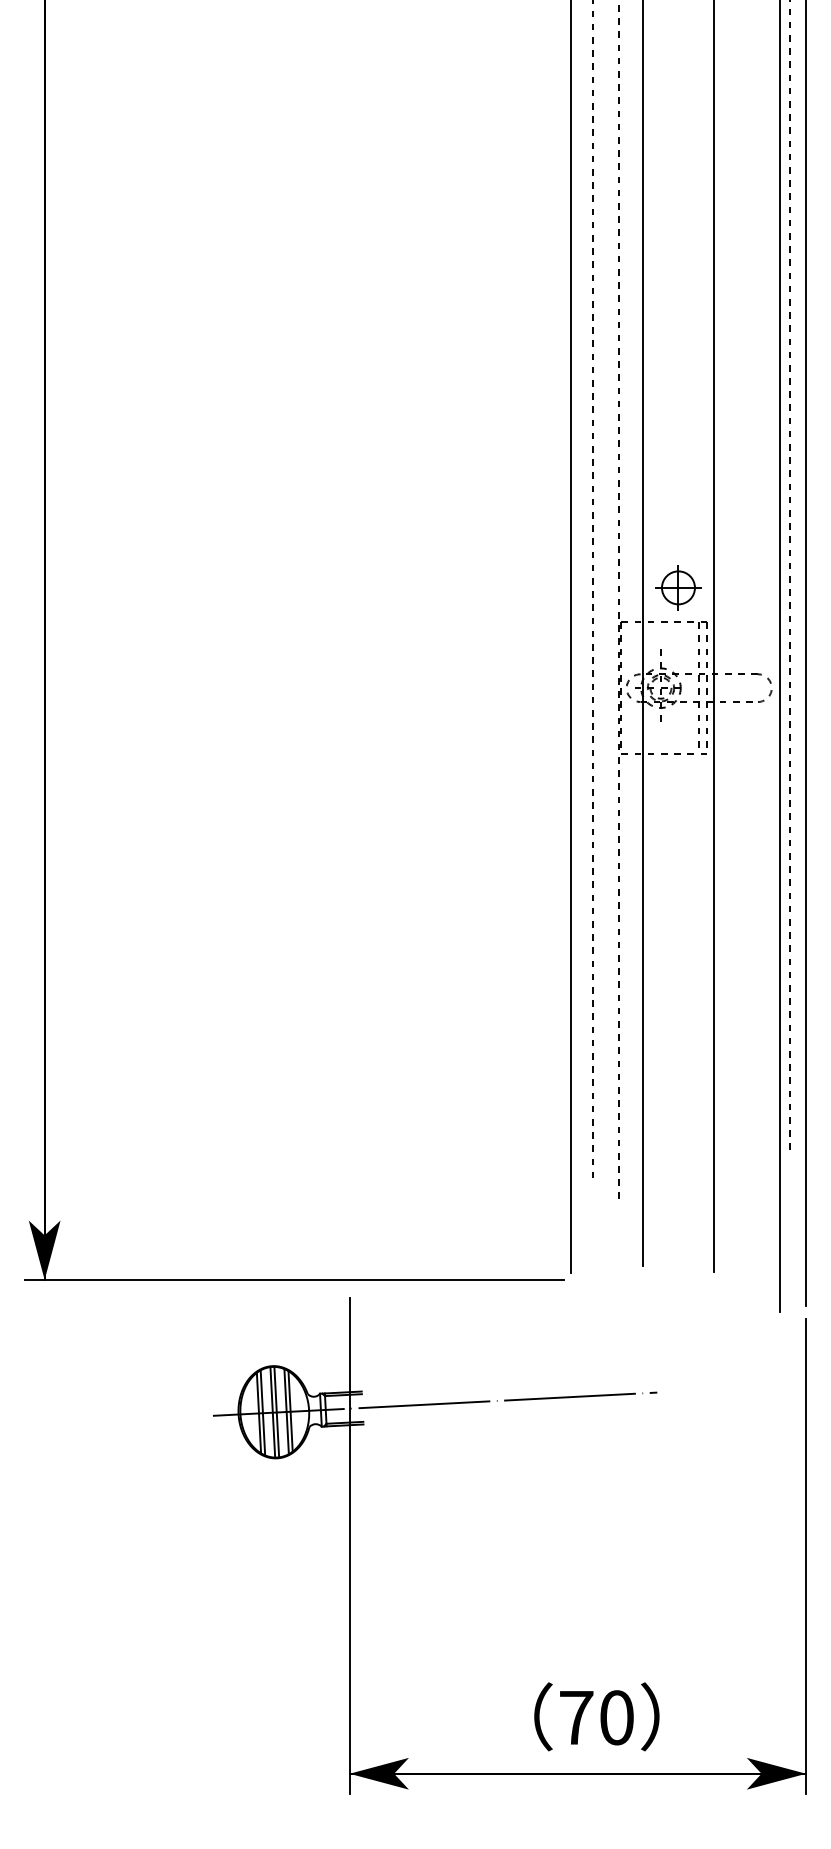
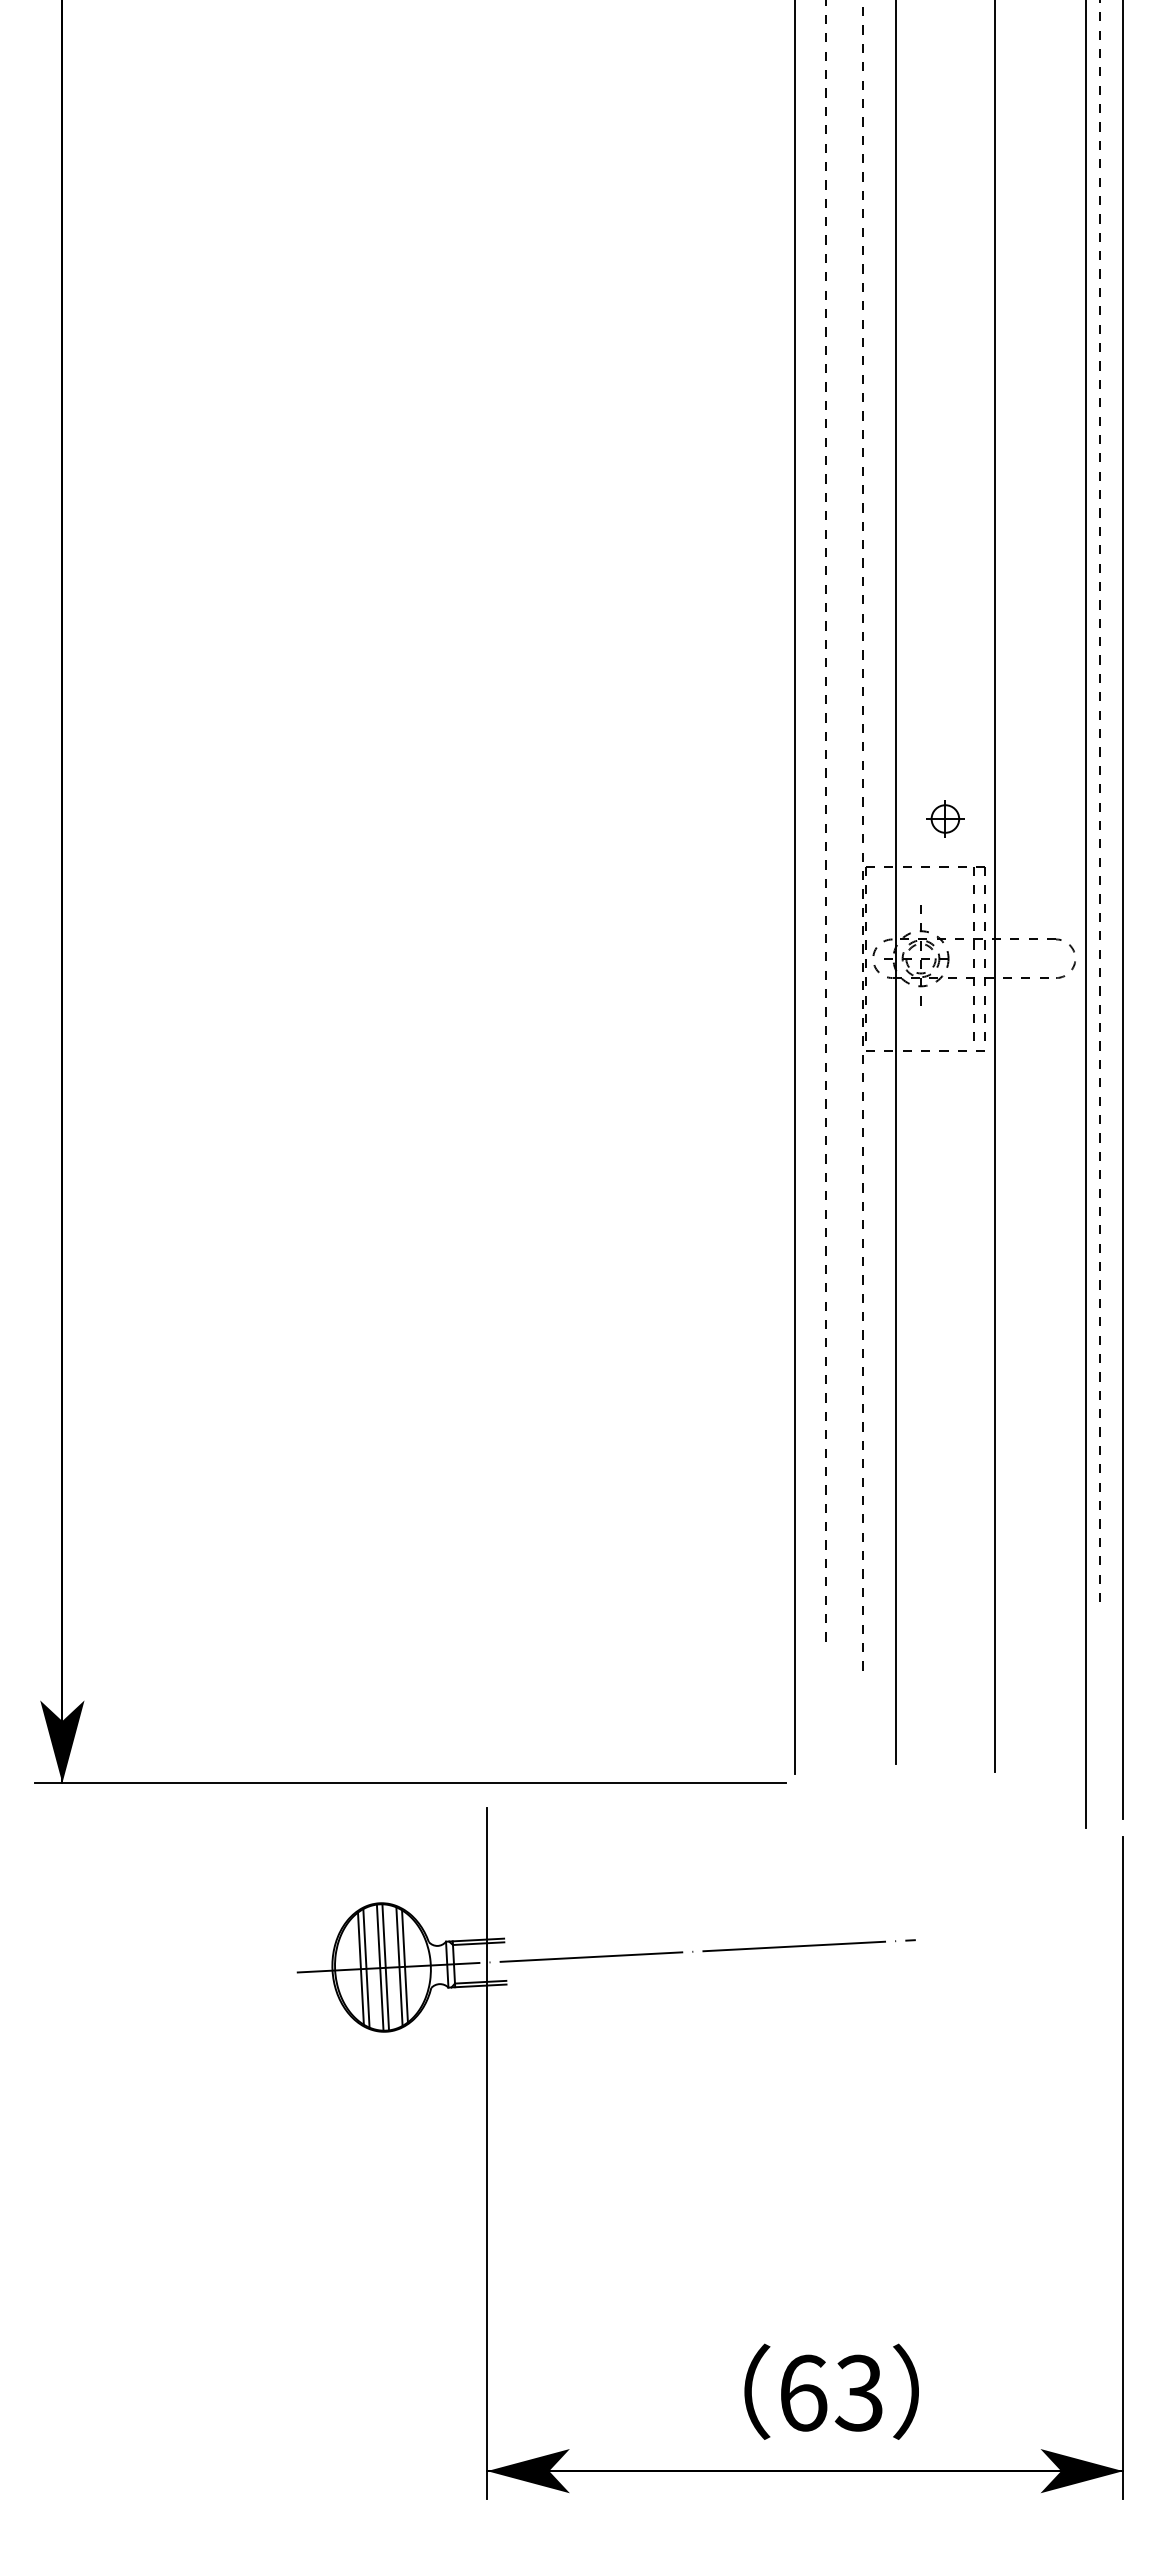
part: (678, 587) -> (945, 818), size x0.6
text: (596, 1717) -> (831, 2392), 70 -> 63

